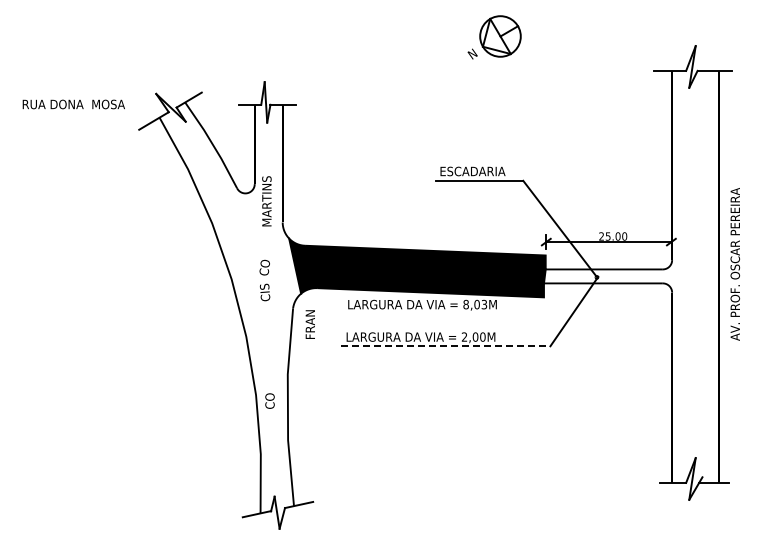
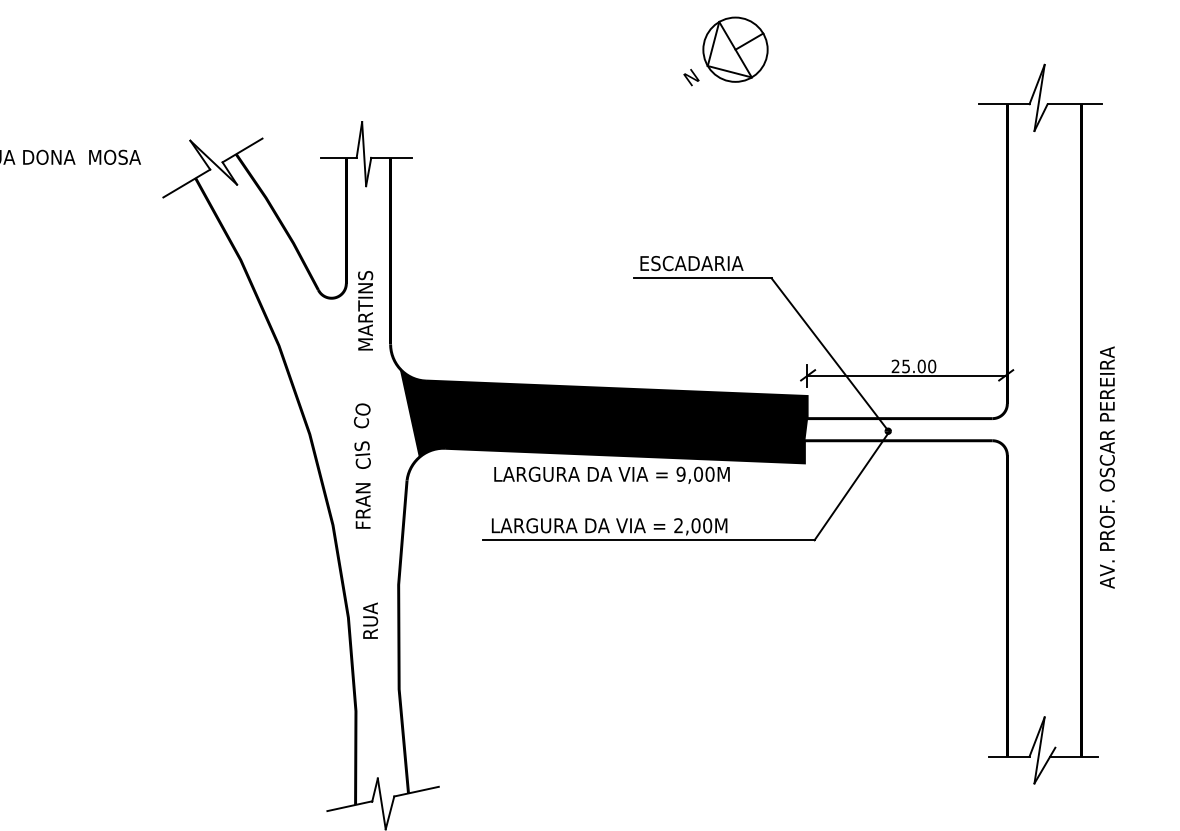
text: (734, 264) -> (1106, 467), moved
text: (475, 304) -> (695, 474), 8,03M -> 9,00M
text: (309, 324) -> (361, 505), moved
line: (445, 346) -> (648, 540), dashed -> solid
text: (269, 396) -> (369, 619), CO -> RUA

